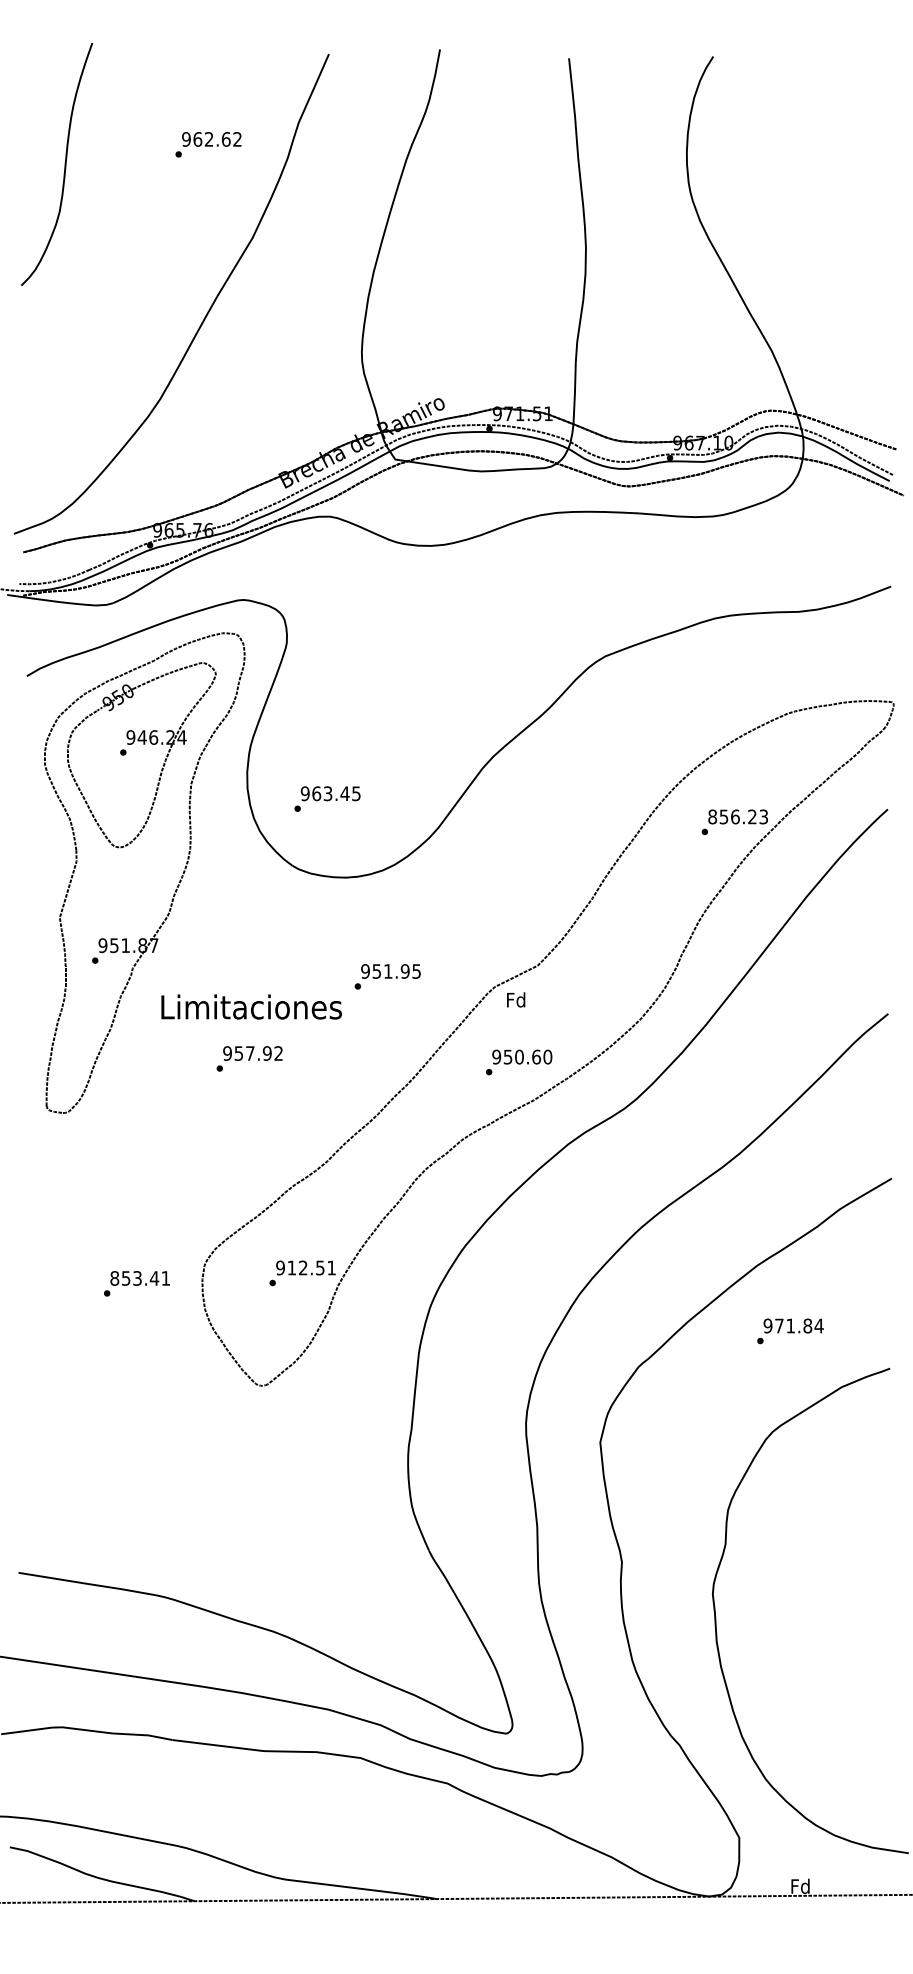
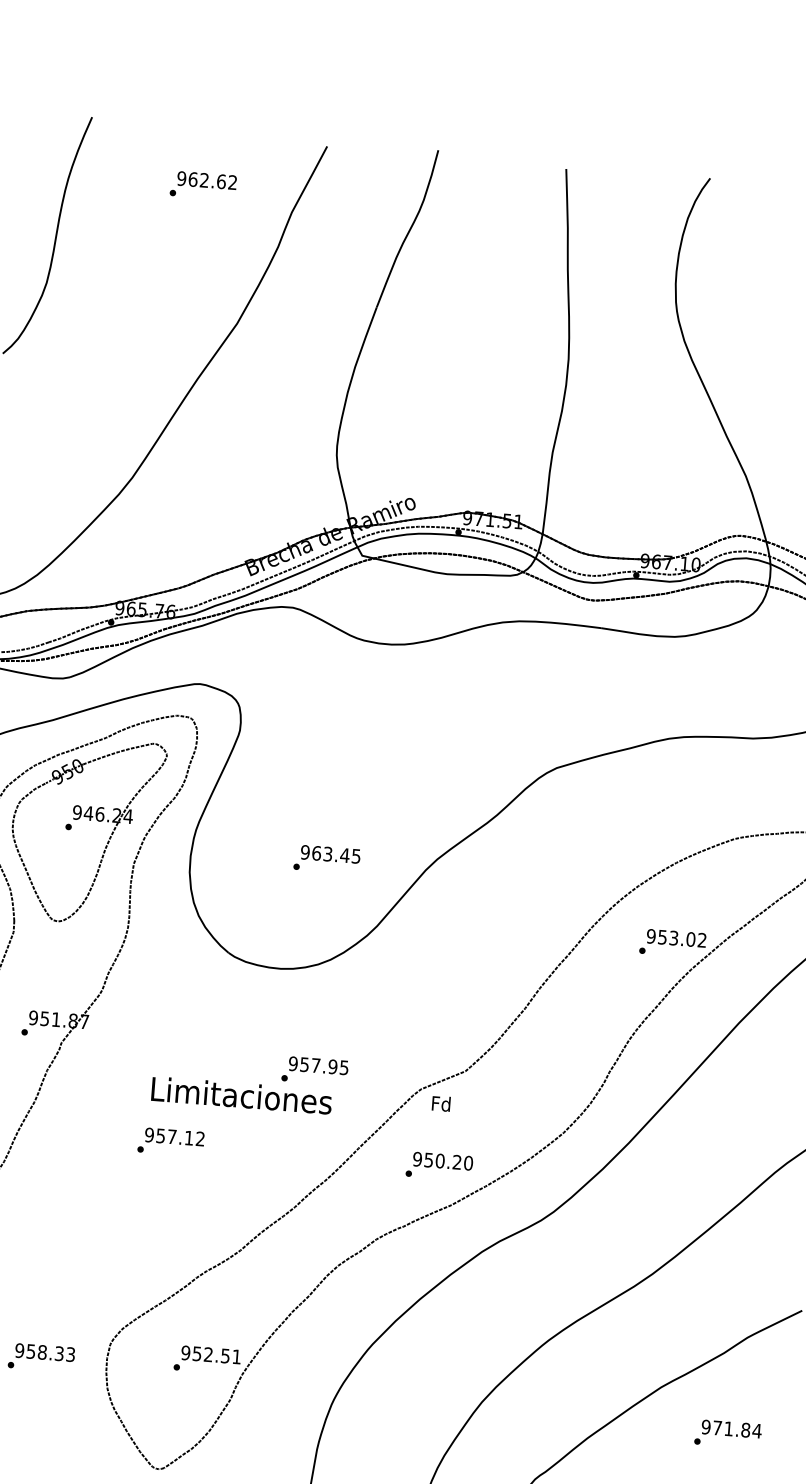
text: (208, 144) -> (203, 185), moved
text: (327, 798) -> (327, 858), moved
text: (737, 816) -> (676, 937), 856.23 -> 953.02
text: (388, 971) -> (316, 1065), 951.95 -> 957.95
text: (251, 1006) -> (241, 1095), moved
text: (266, 1053) -> (188, 1138), 957.92 -> 957.12
text: (536, 1056) -> (457, 1161), 950.60 -> 950.20
text: (291, 1267) -> (196, 1353), 912.51 -> 952.51
text: (140, 1278) -> (45, 1352), 853.41 -> 958.33
text: (790, 1331) -> (728, 1434), moved

